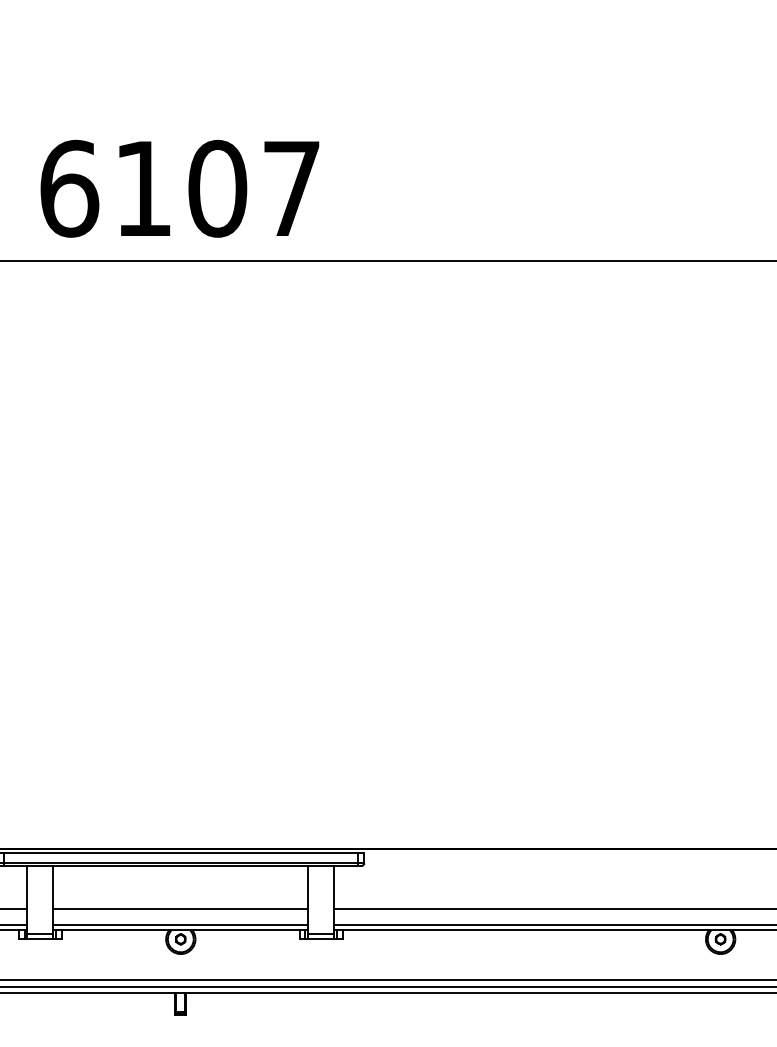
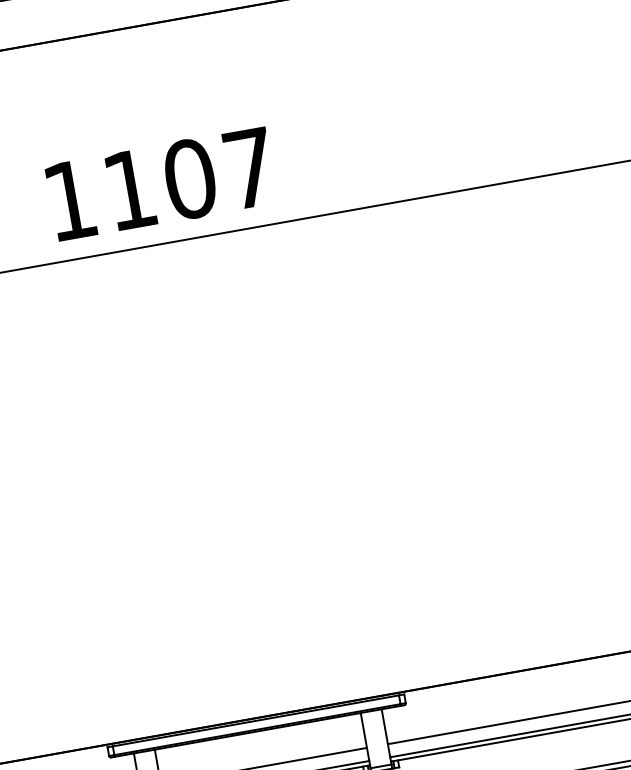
text: (69, 188) -> (70, 200), 6107 -> 1107

